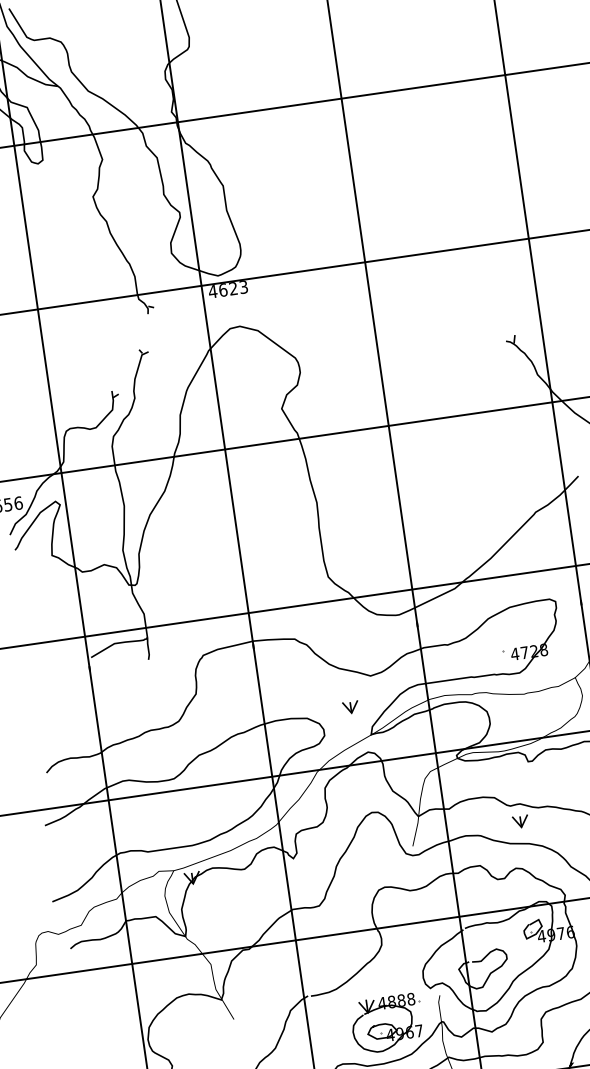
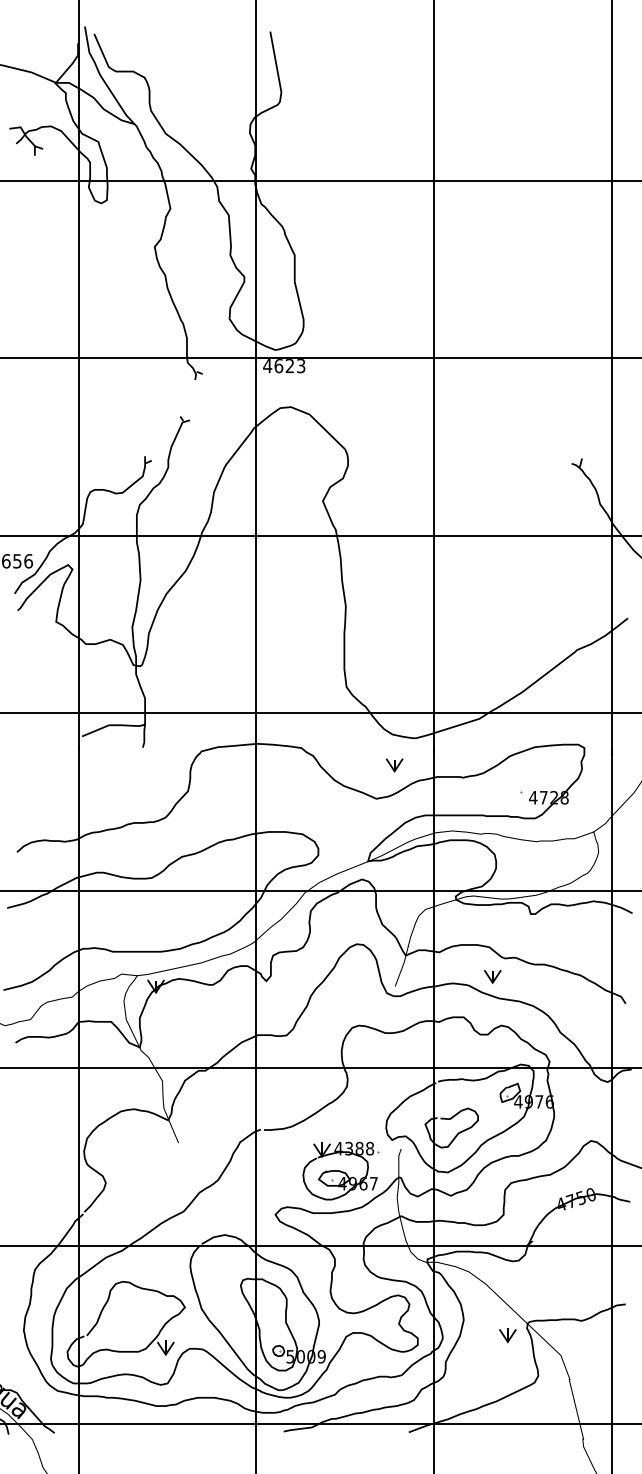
part: (350, 707) -> (394, 765), moved
part: (520, 822) -> (492, 977), moved
text: (392, 1001) -> (349, 1148), 4888 -> 4388

